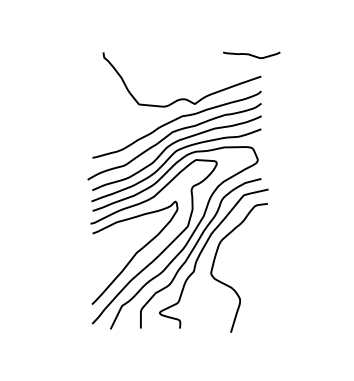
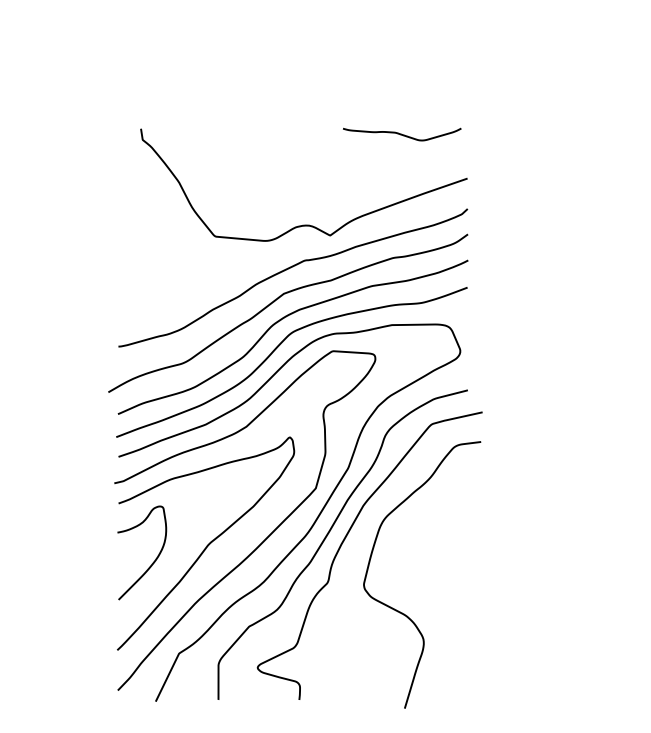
curve: (251, 54) -> (401, 132), moved
curve: (109, 260) -> (153, 559), added

